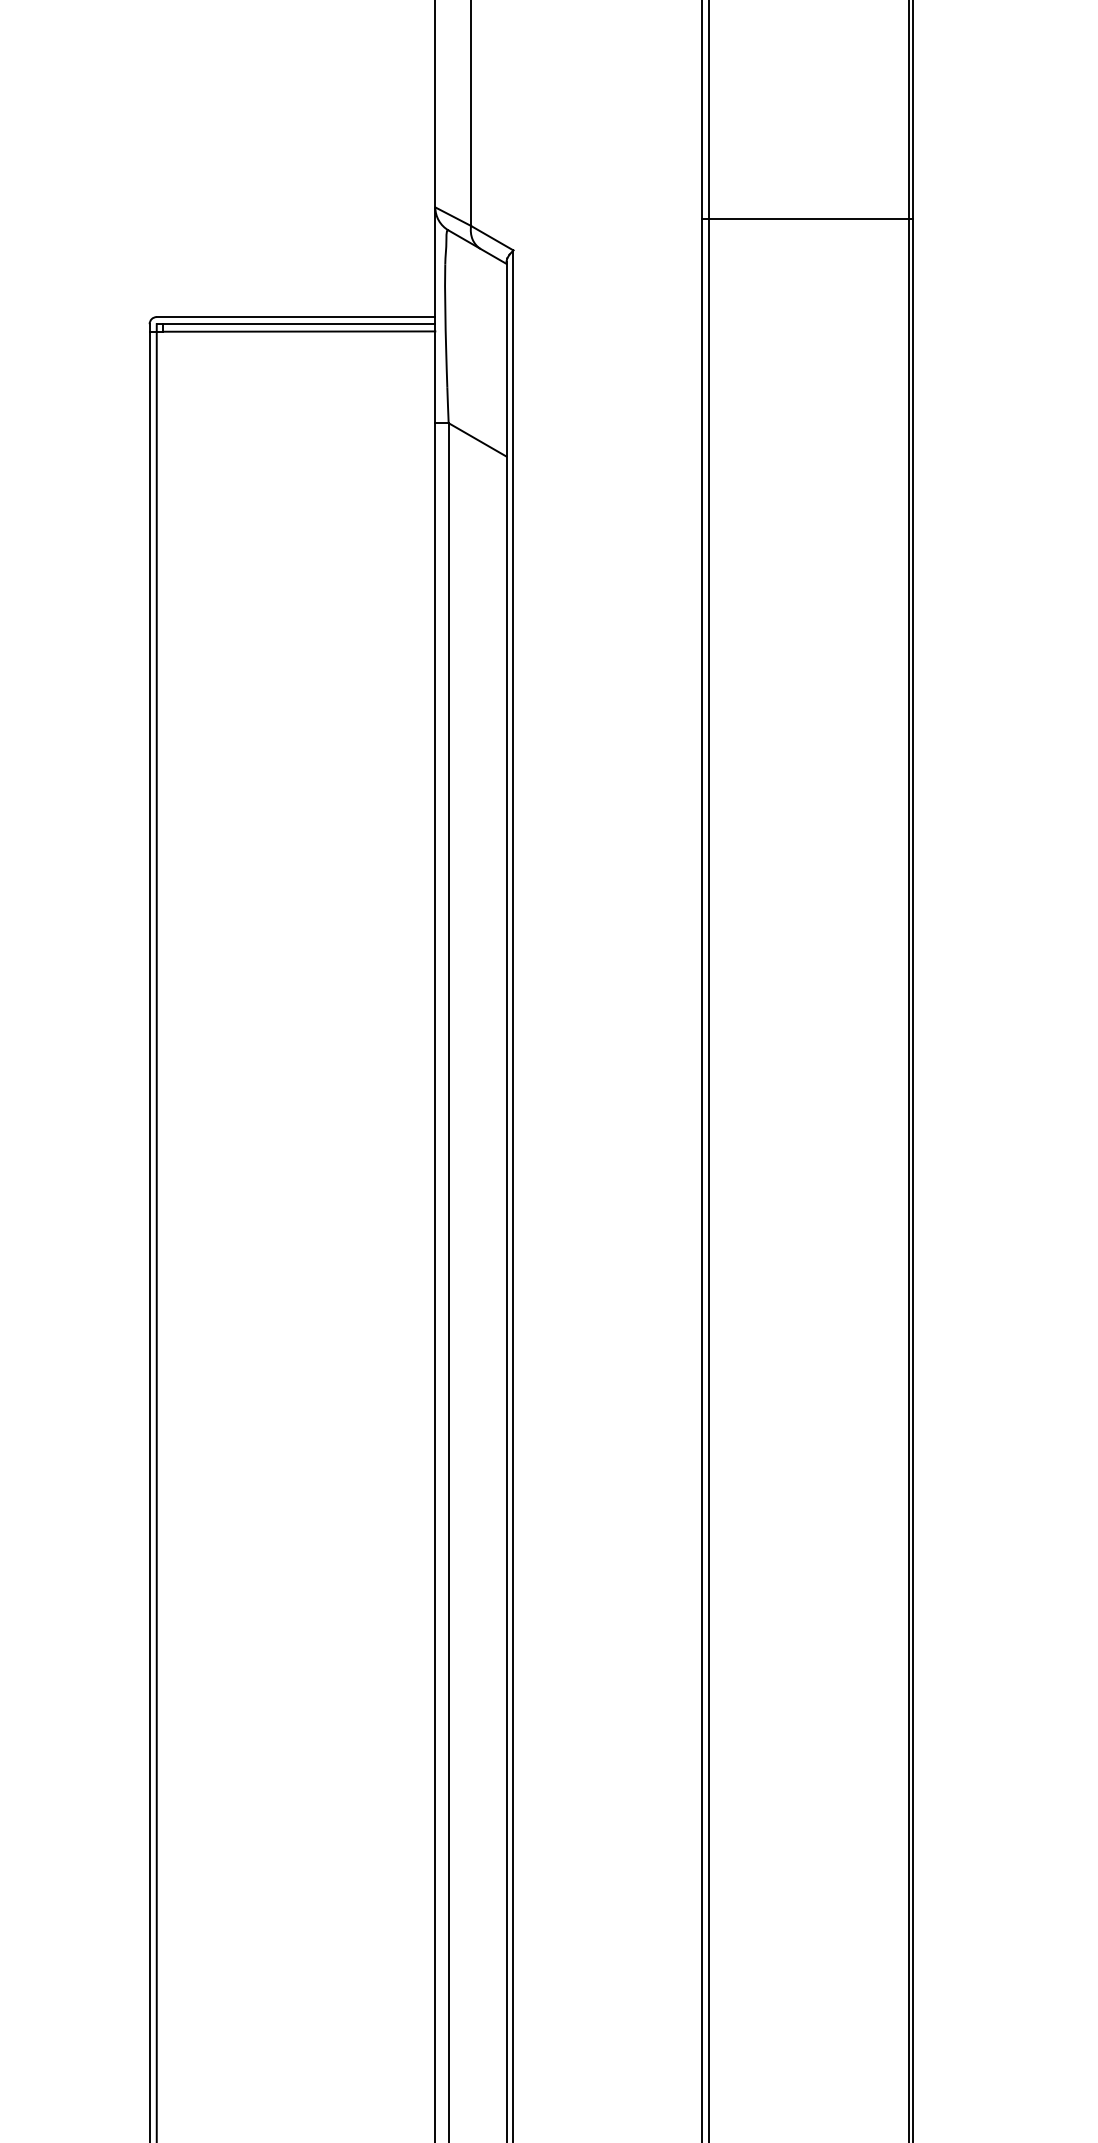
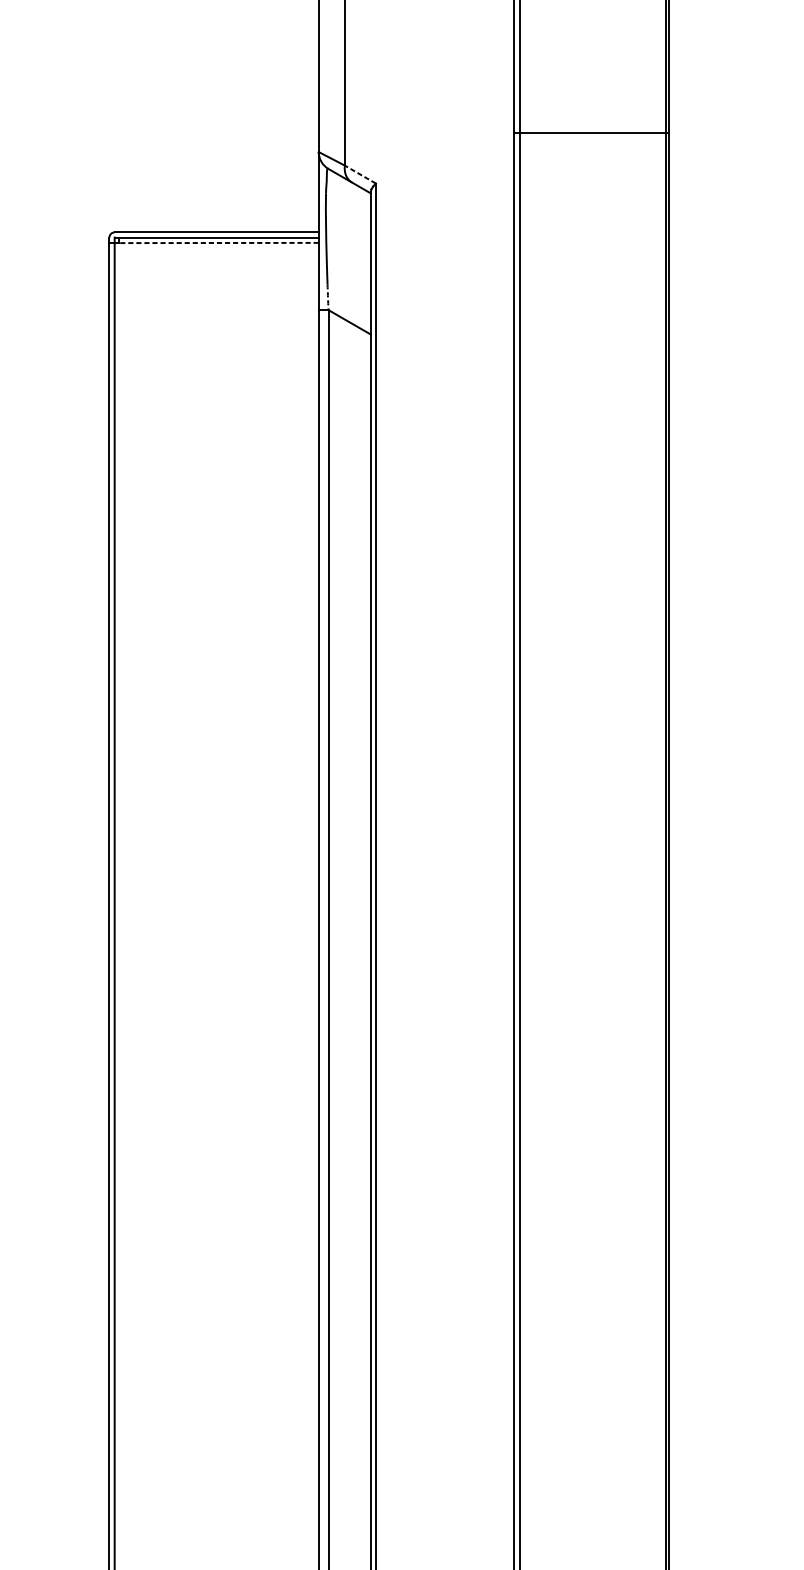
line: (807, 219) -> (591, 133), moved
line: (491, 237) -> (359, 174), solid -> dashed
line: (298, 331) -> (218, 242), solid -> dashed
arc: (447, 405) -> (327, 297), solid -> dashed

